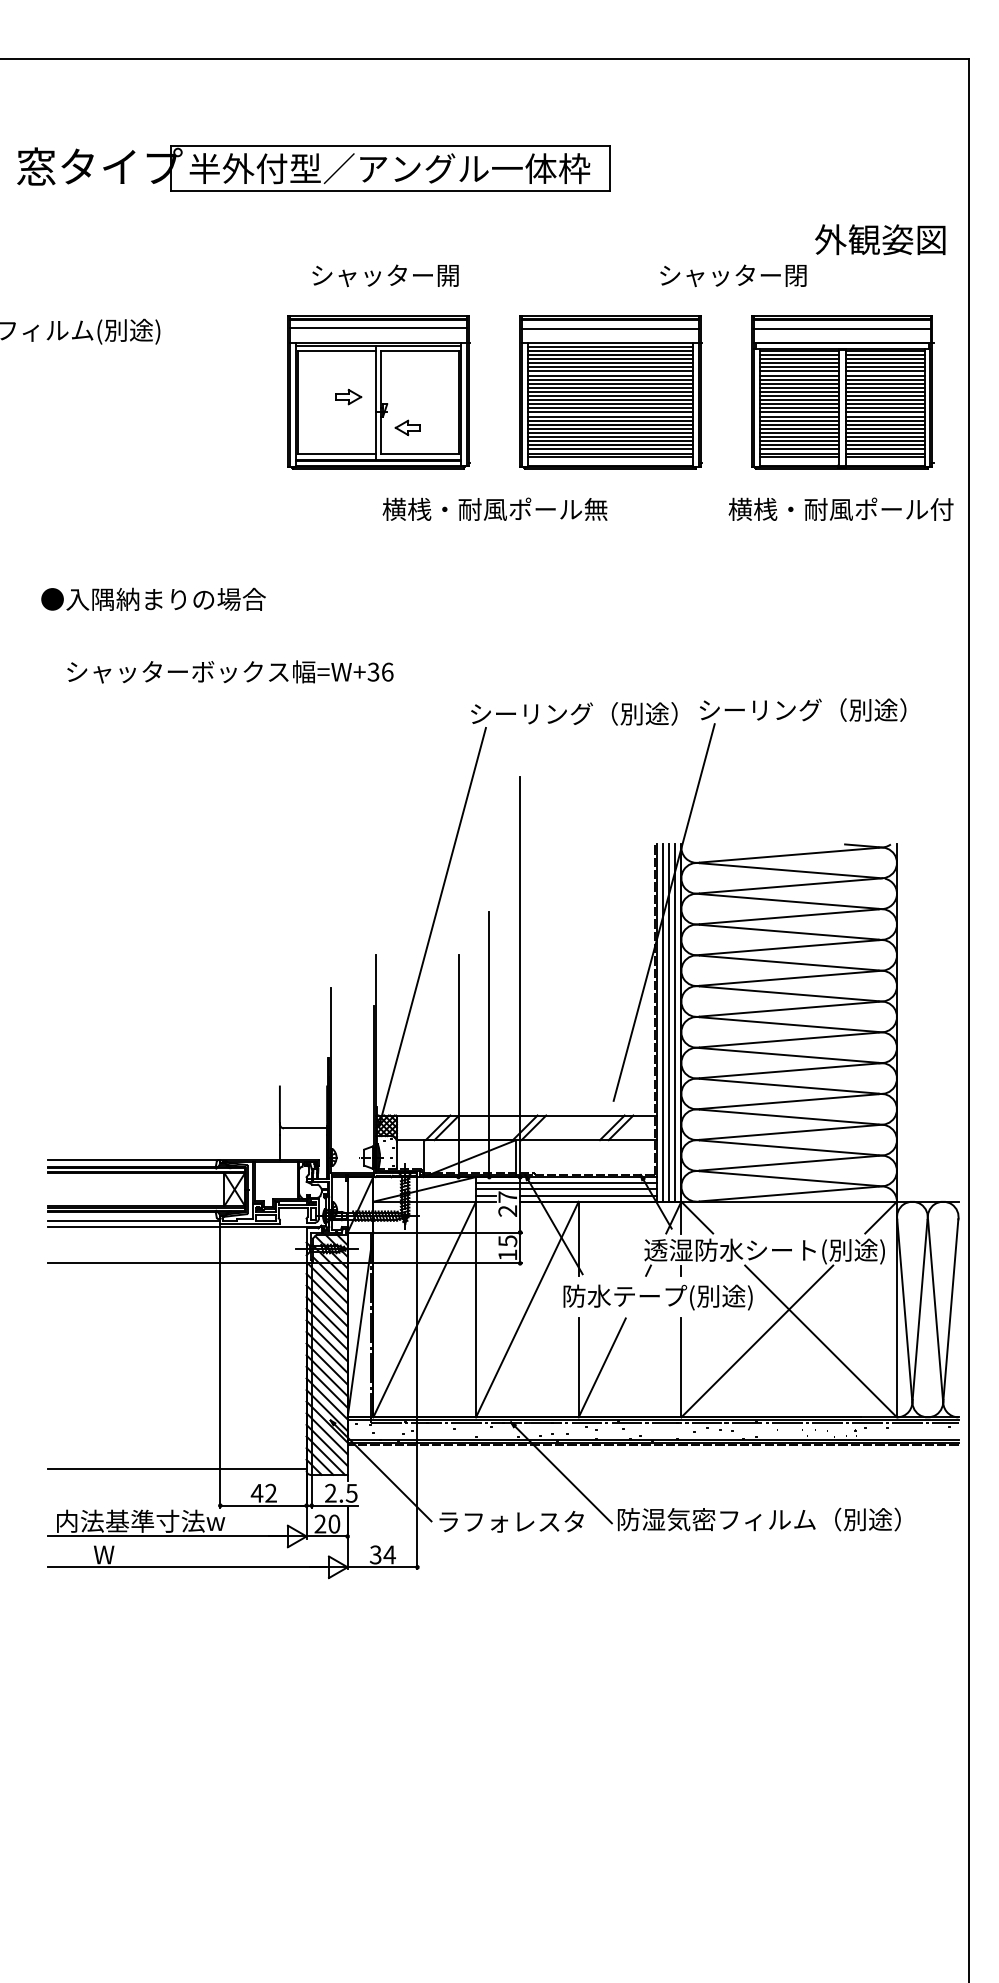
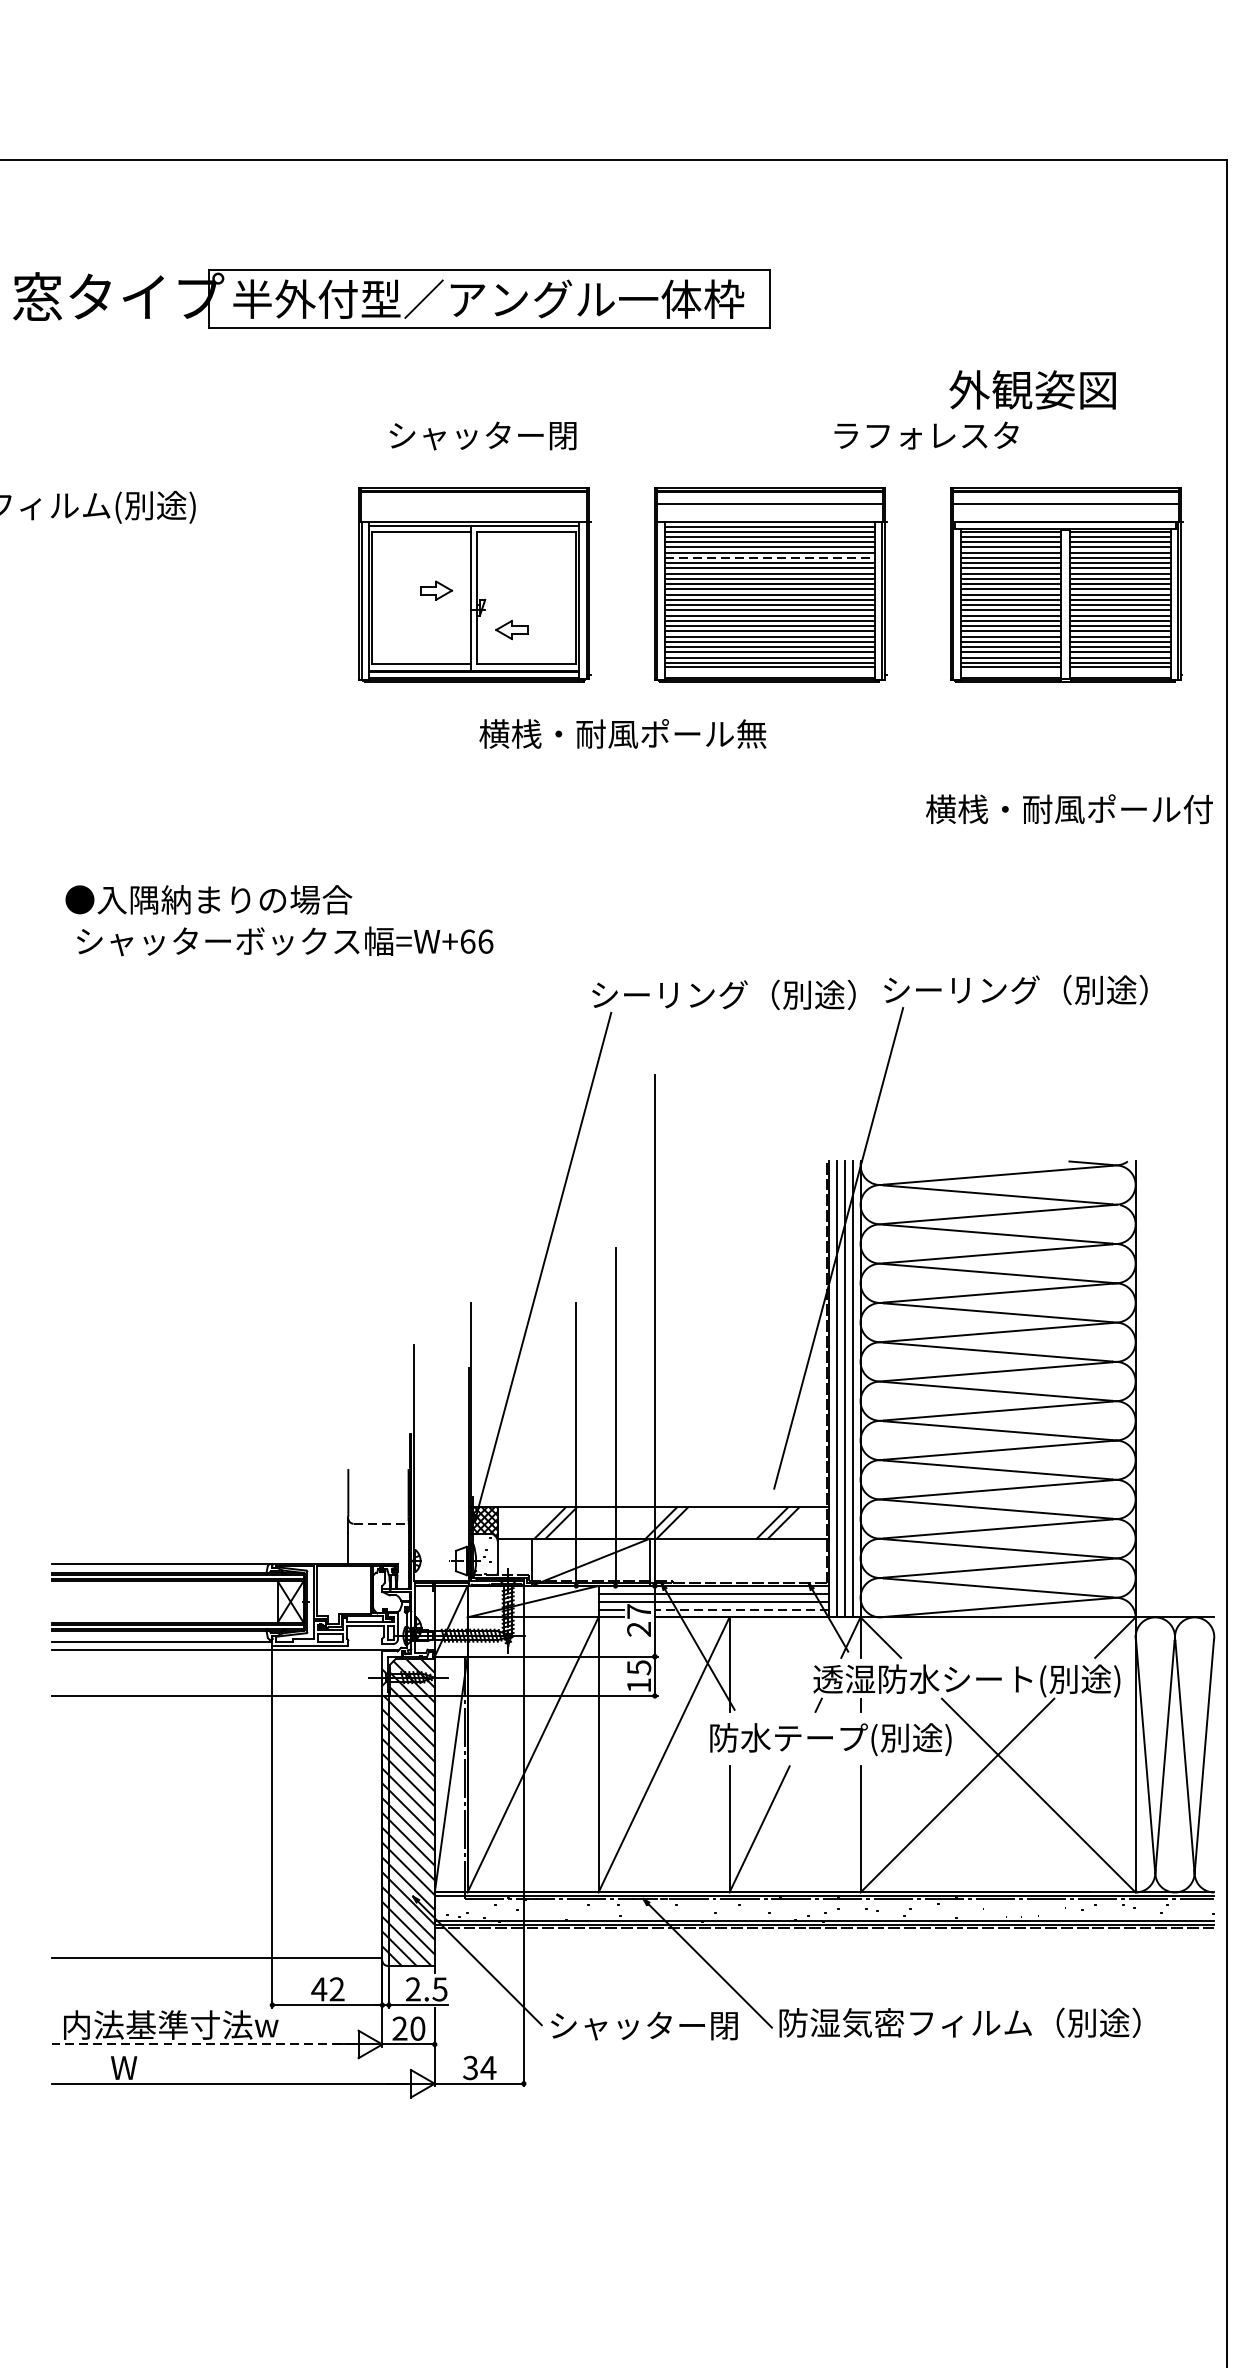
text: (880, 239) -> (1032, 389), moved
text: (733, 275) -> (927, 435), シャッター閉 -> ラフォレスタ
text: (448, 277) -> (563, 438), シャッター開 -> シャッター閉
line: (378, 328) -> (474, 503), removed
line: (610, 371) -> (770, 558), solid -> dashed
text: (840, 508) -> (1068, 808), moved
text: (153, 598) -> (208, 898), moved
text: (373, 671) -> (467, 940), =W+36 -> =W+66
line: (305, 1128) -> (380, 1523), solid -> dashed
line: (587, 1195) -> (740, 1609), solid -> dashed
text: (511, 1521) -> (643, 2025), ラフォレスタ -> シャッター閉
line: (166, 1536) -> (203, 2044), solid -> dashed

